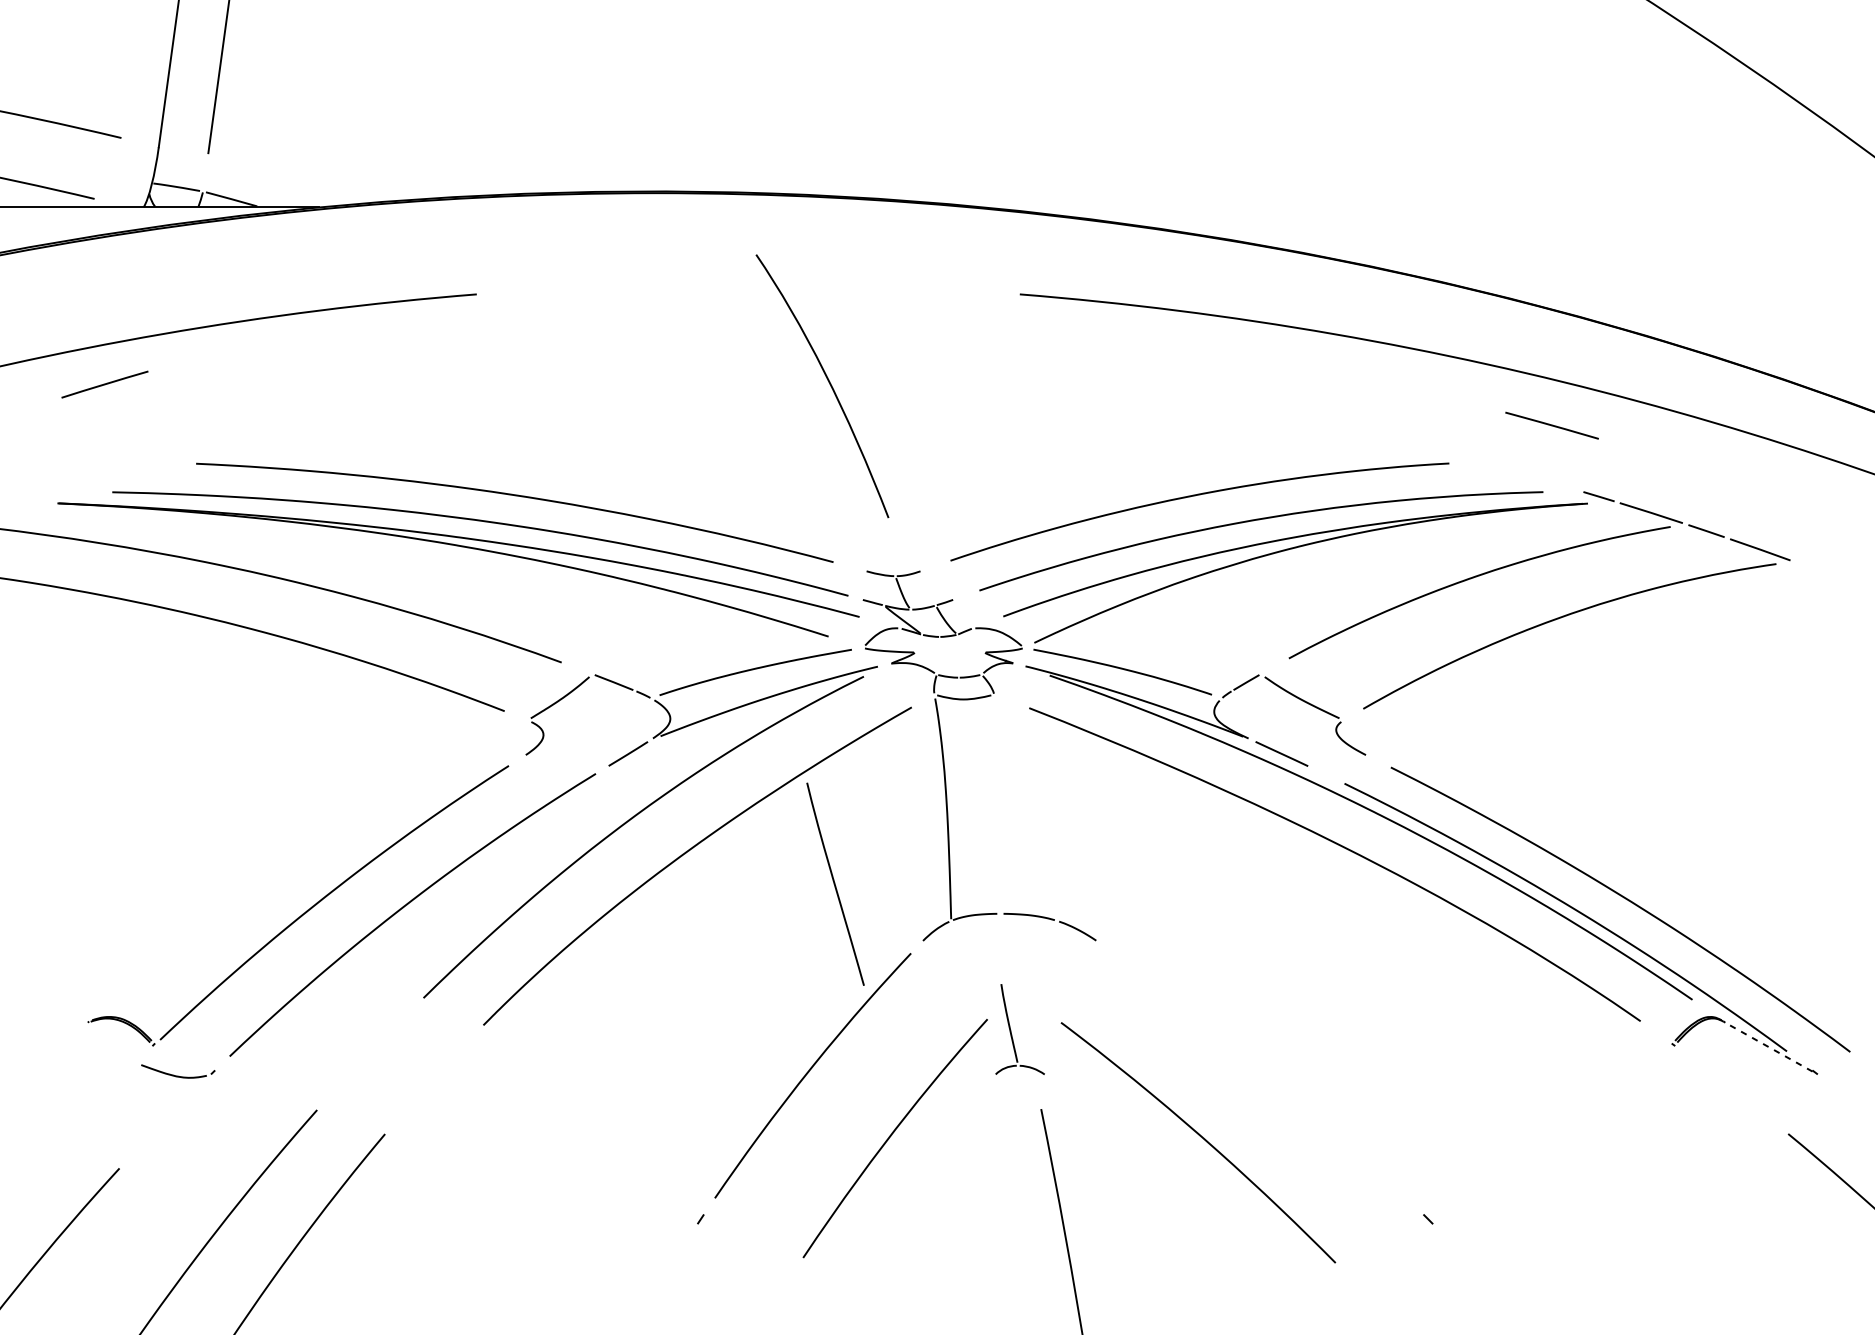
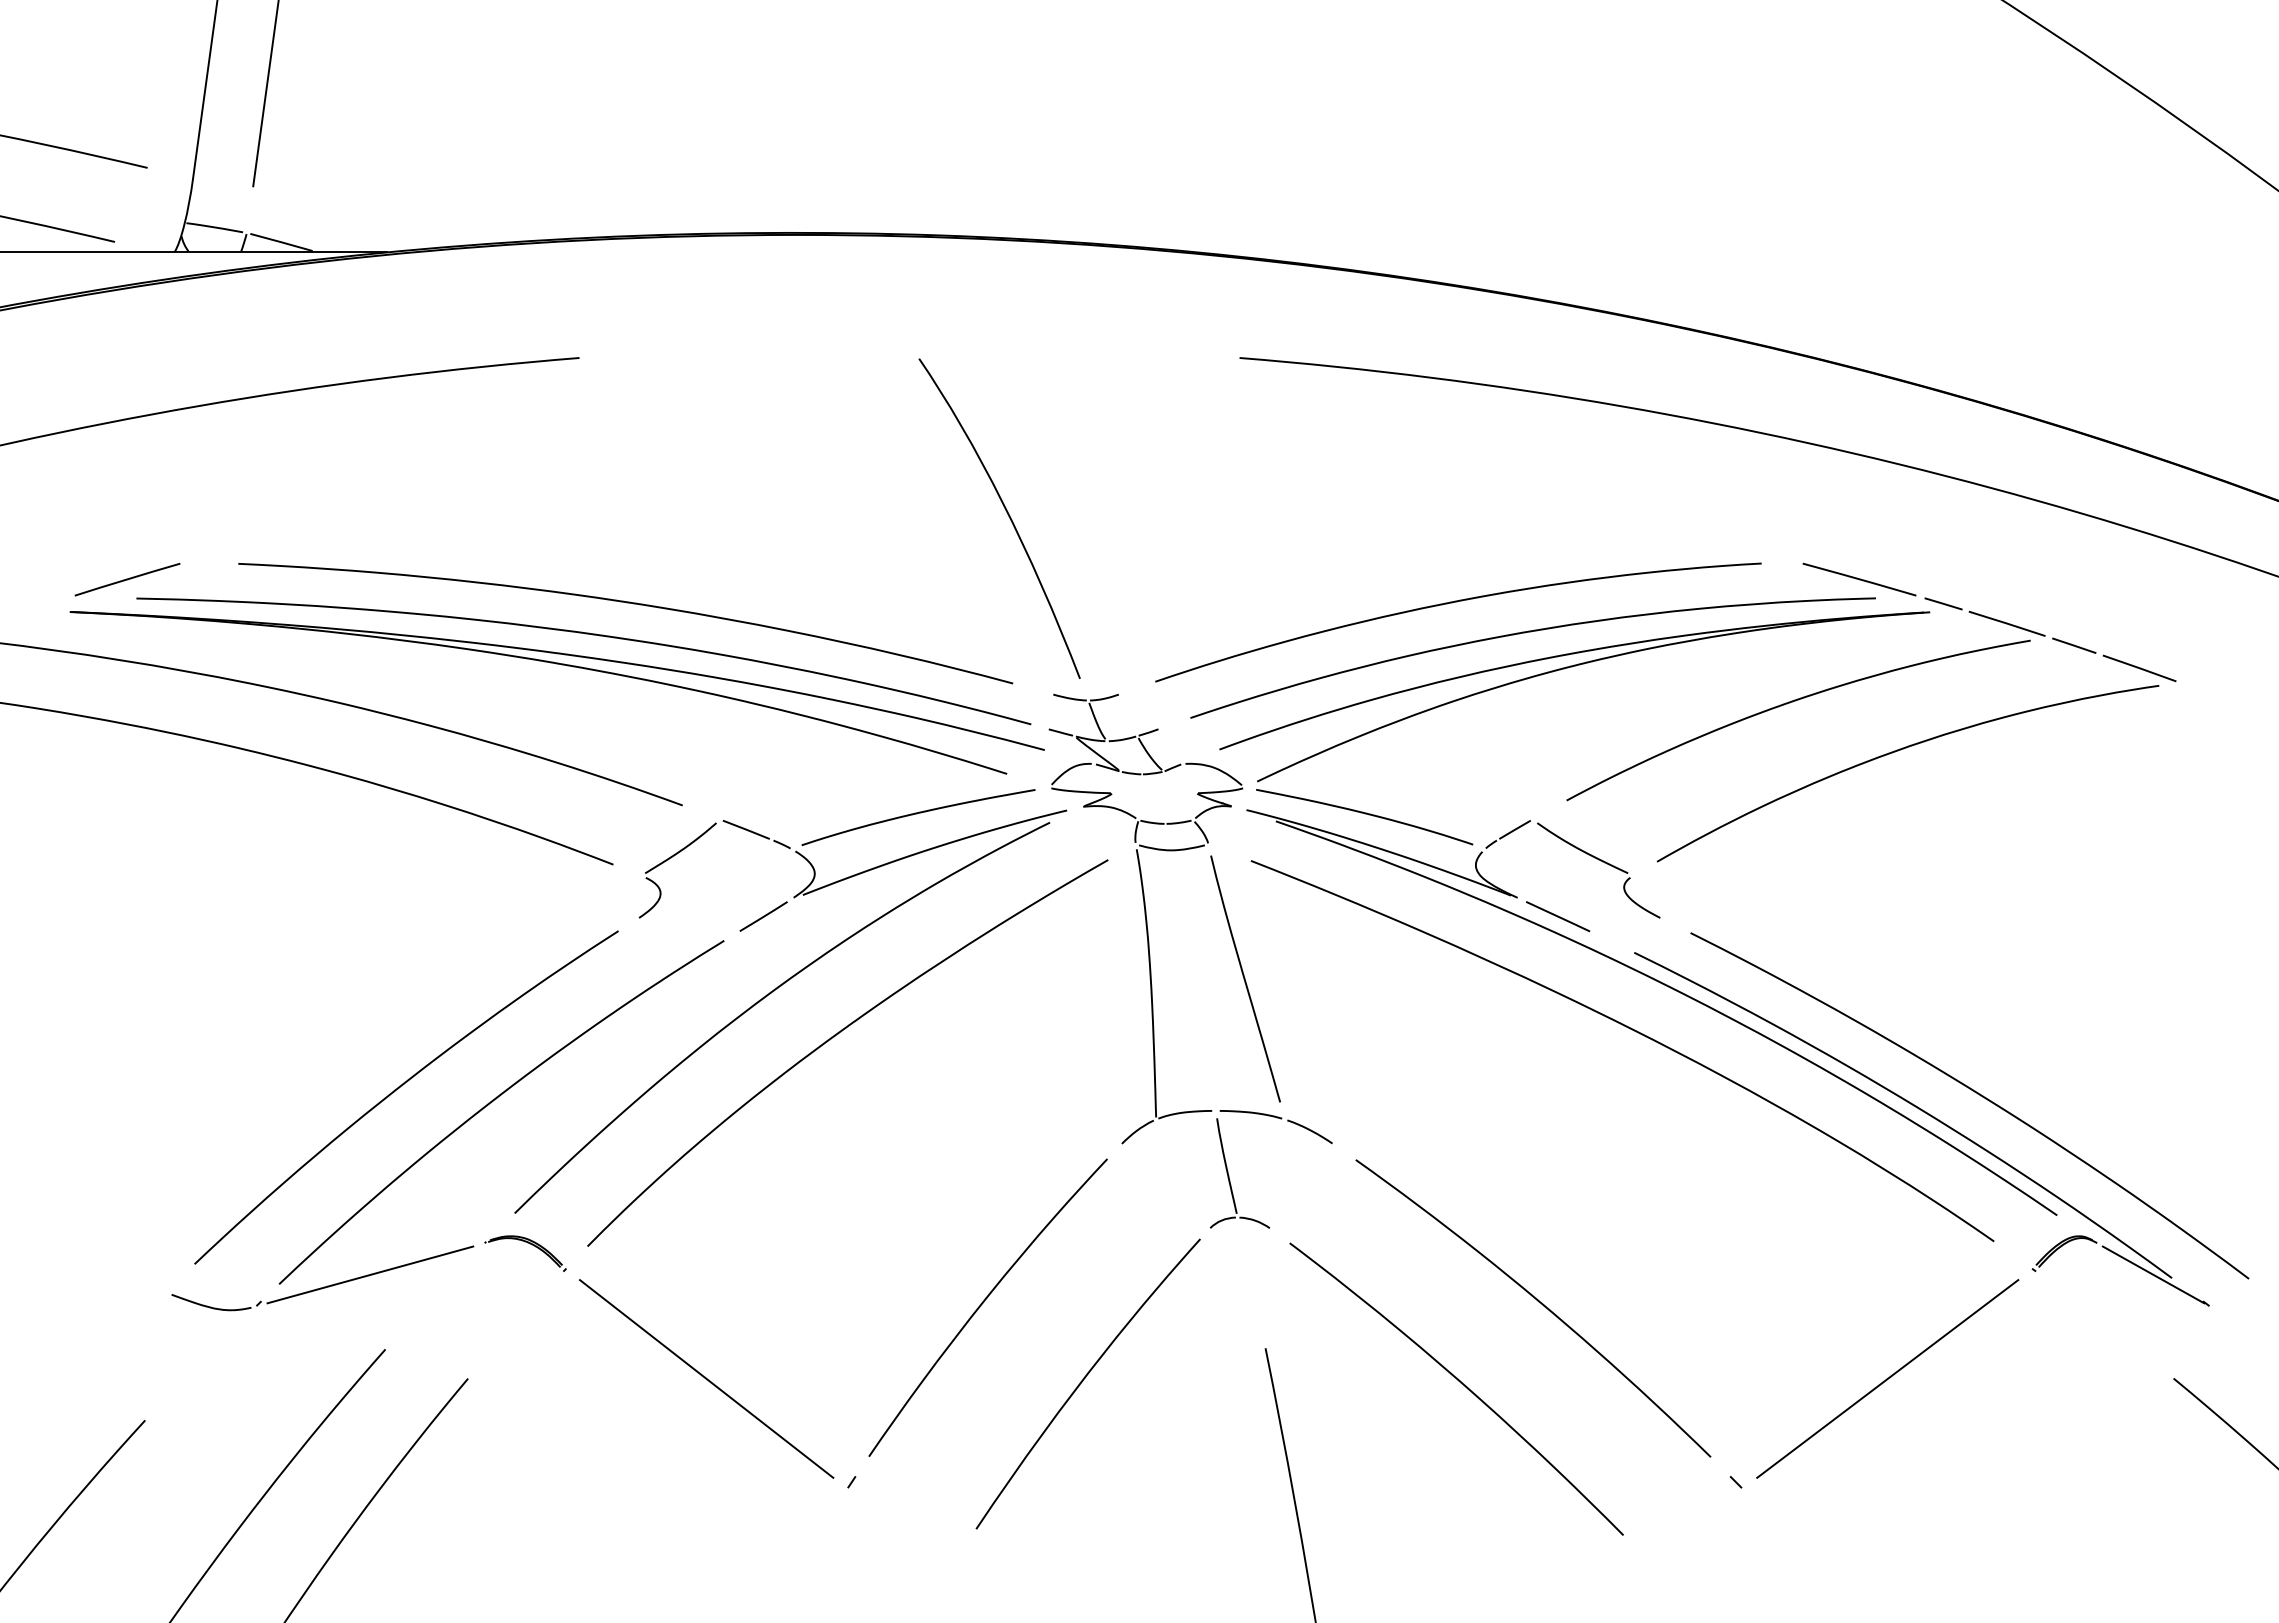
curve: (828, 382) -> (1007, 514), moved
line: (104, 384) -> (127, 579), moved
line: (1552, 425) -> (1859, 579), moved
curve: (835, 883) -> (1245, 978), moved
part: (124, 1023) -> (529, 1244), moved
part: (1011, 1031) -> (1229, 1175), moved
line: (304, 1048) -> (370, 1274), added
line: (1771, 1049) -> (2153, 1275), dashed -> solid
curve: (1265, 1071) -> (1538, 1302), added
line: (581, 1133) -> (706, 1378), added
line: (1552, 1133) -> (1887, 1378), added

